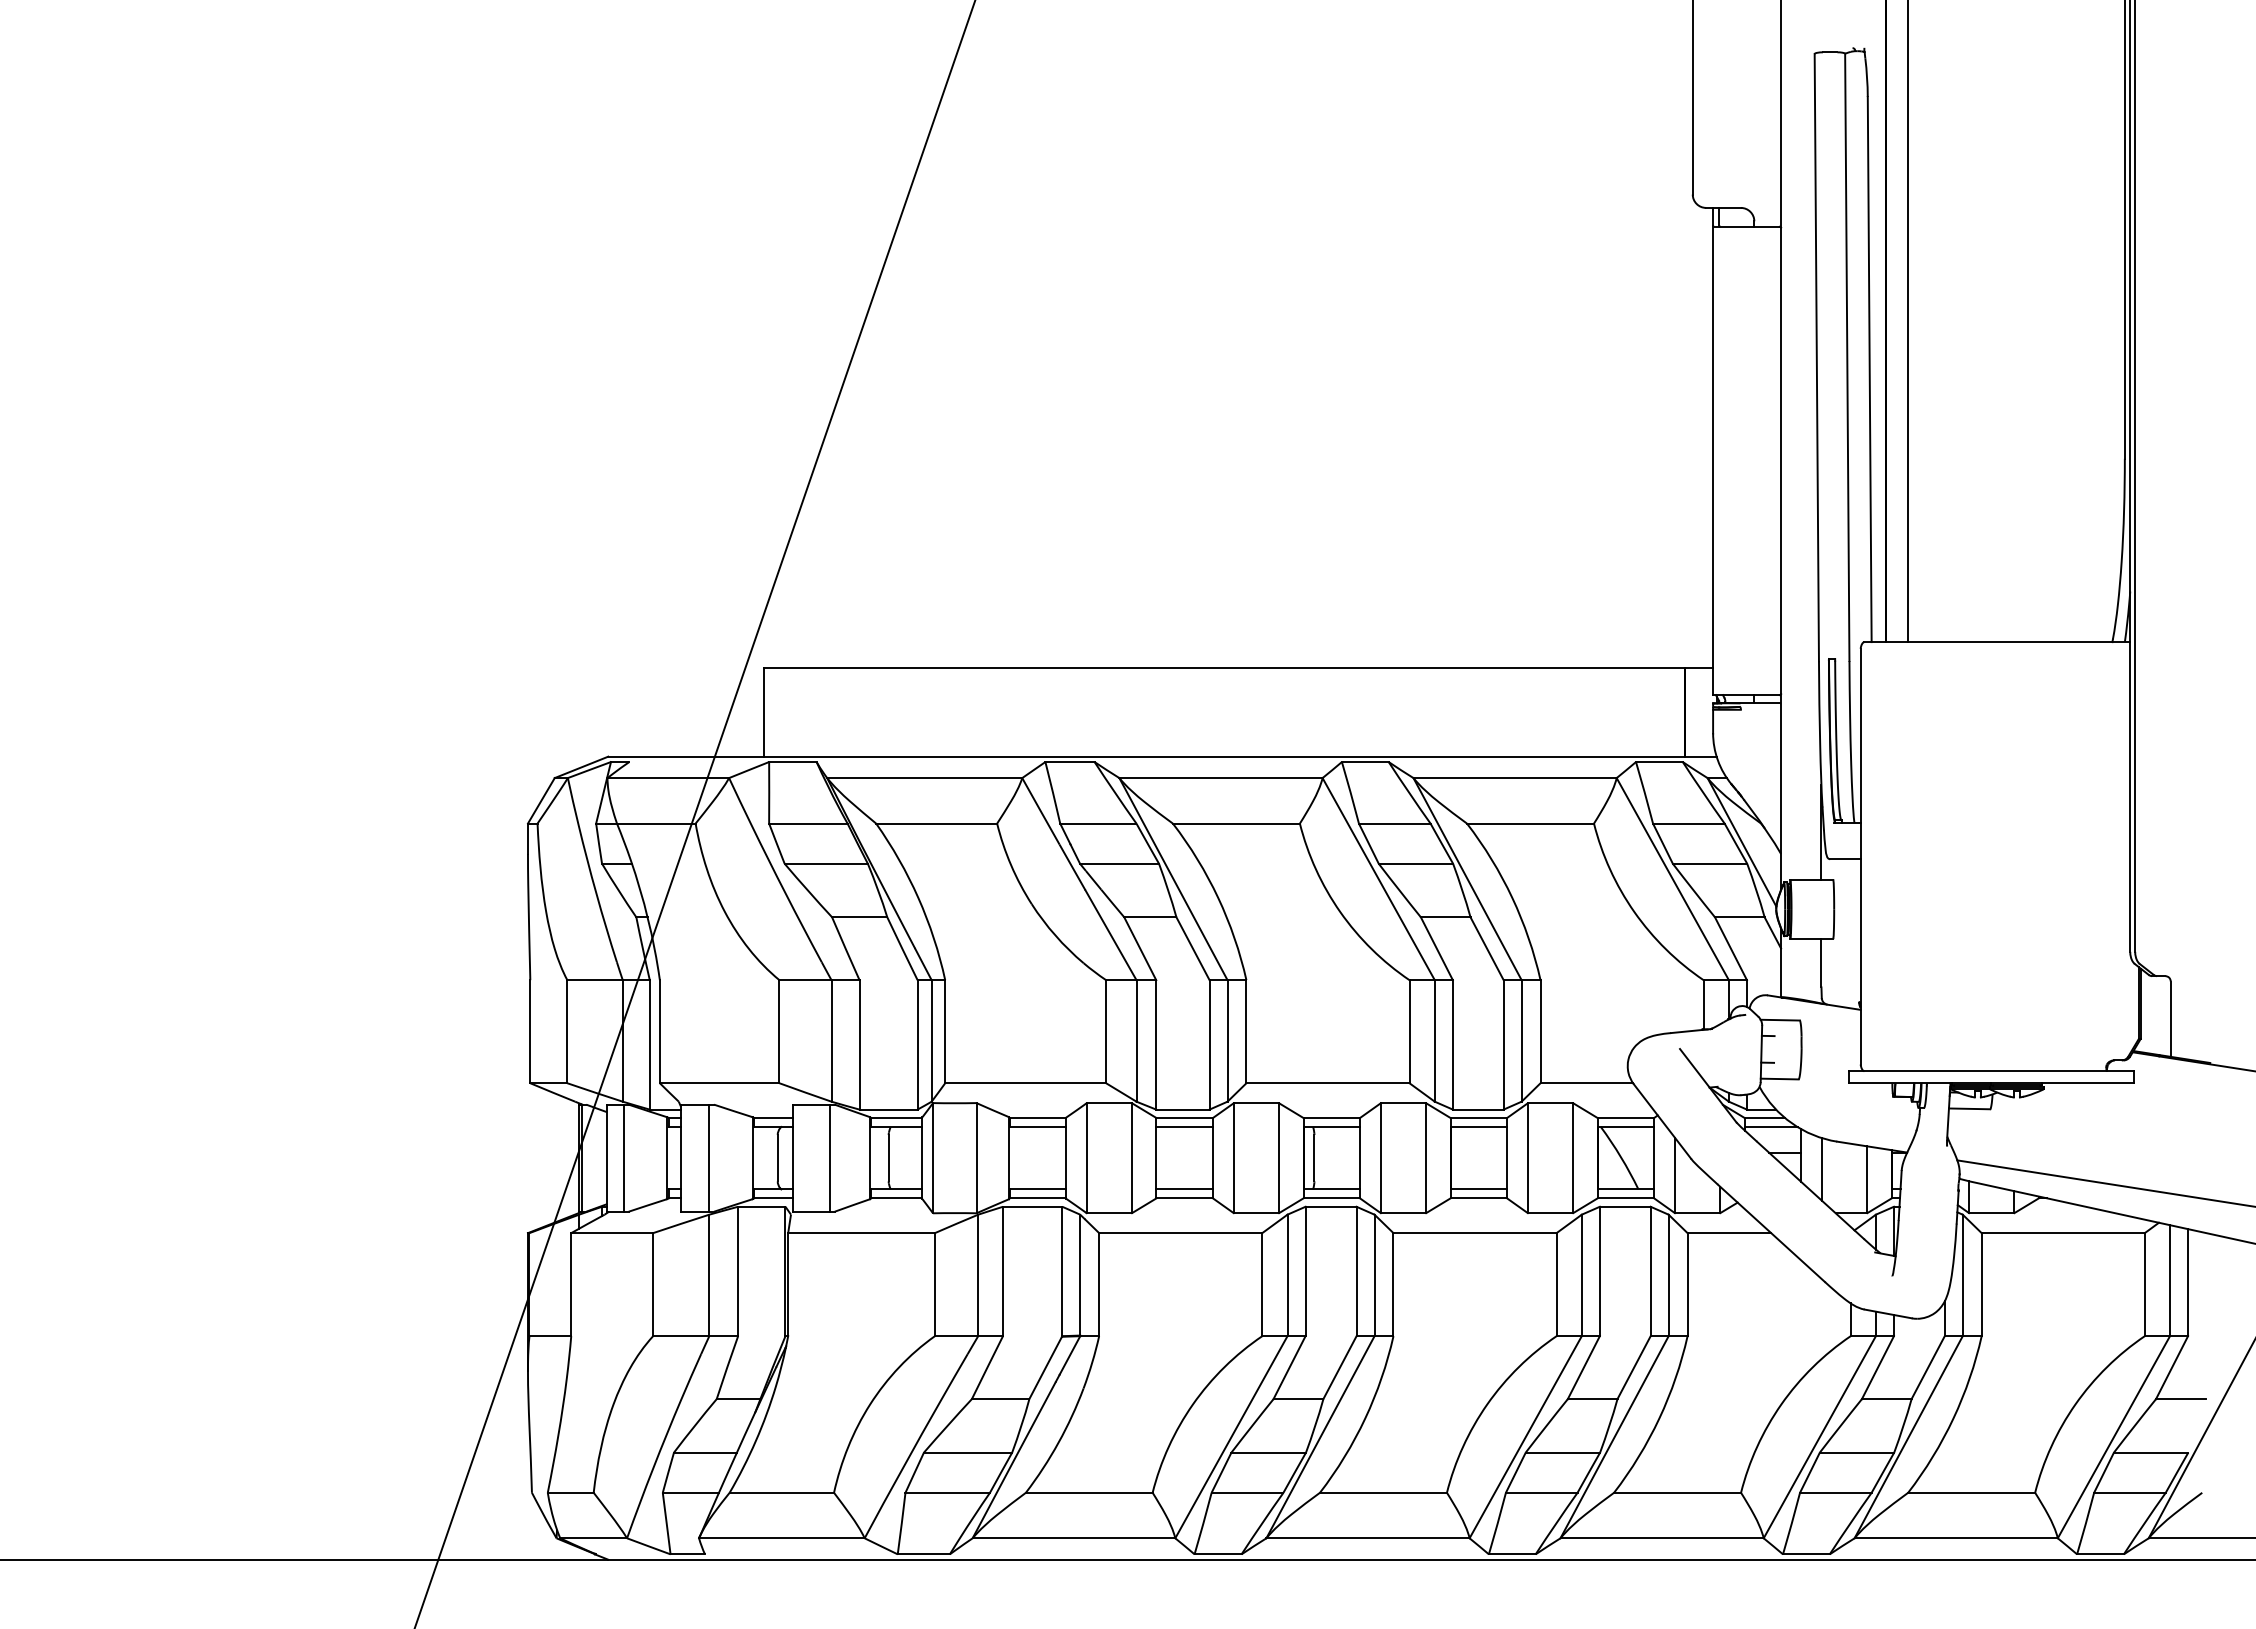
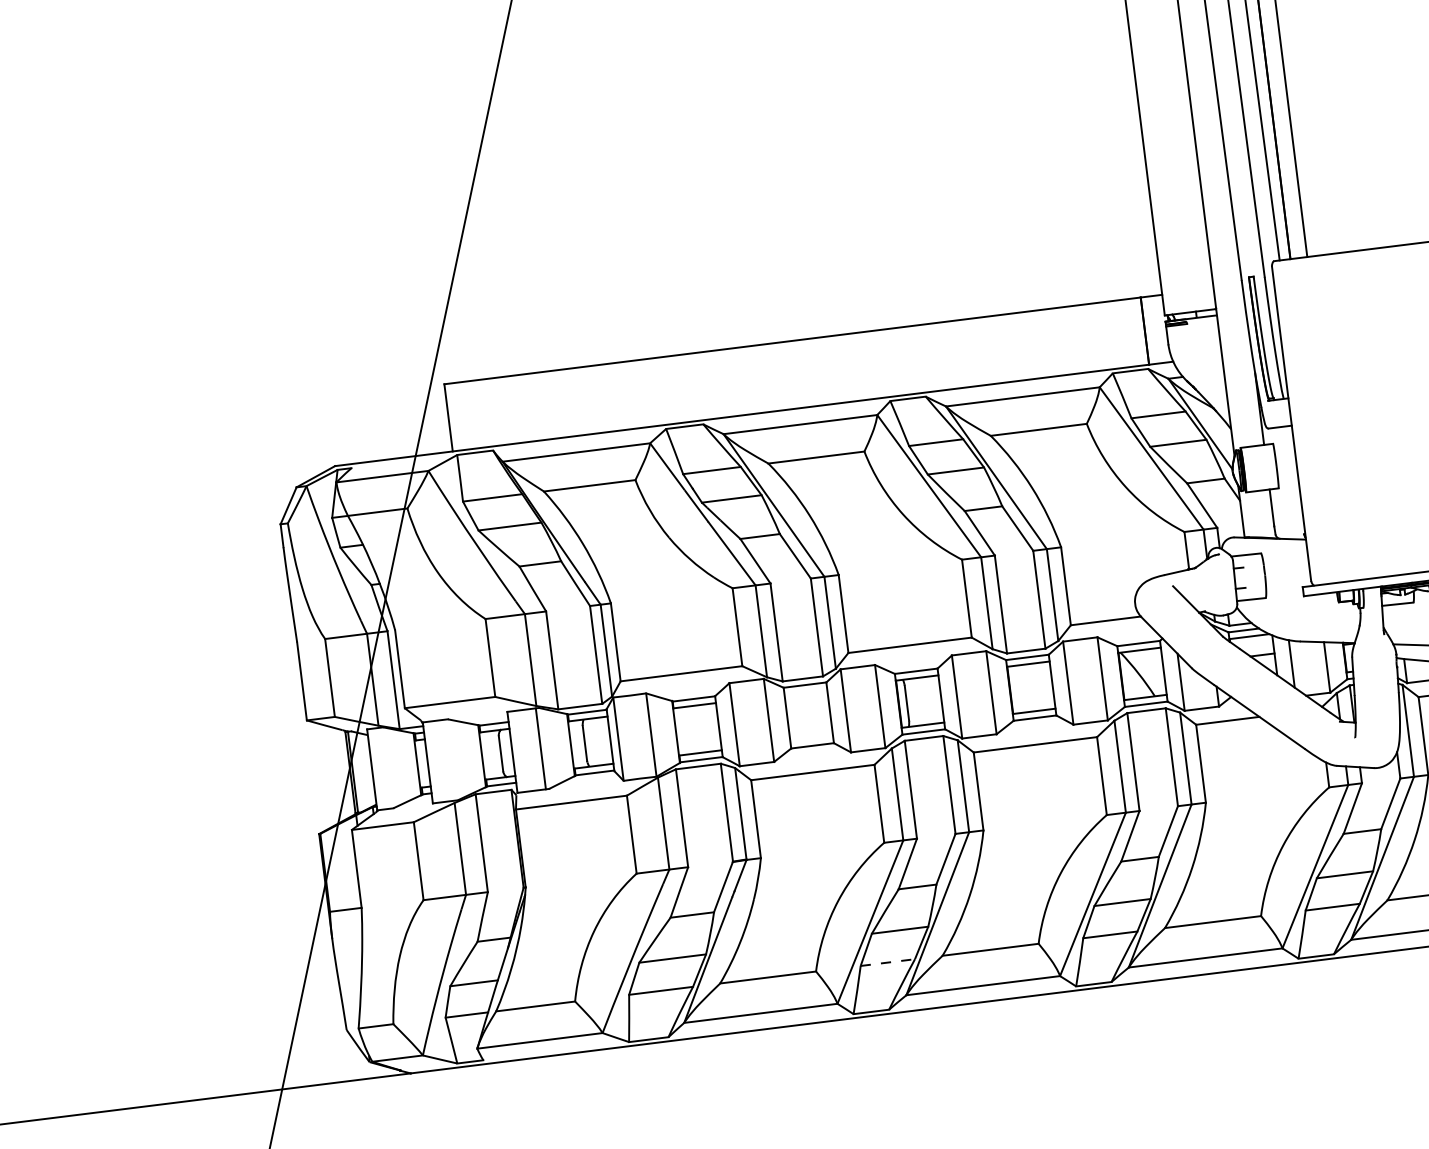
line: (1184, 1127) -> (805, 692), removed
line: (624, 1157) -> (385, 767), removed
line: (709, 1157) -> (449, 759), removed
line: (1184, 1189) -> (811, 739), removed
line: (1247, 1492) -> (887, 962), solid -> dashed

